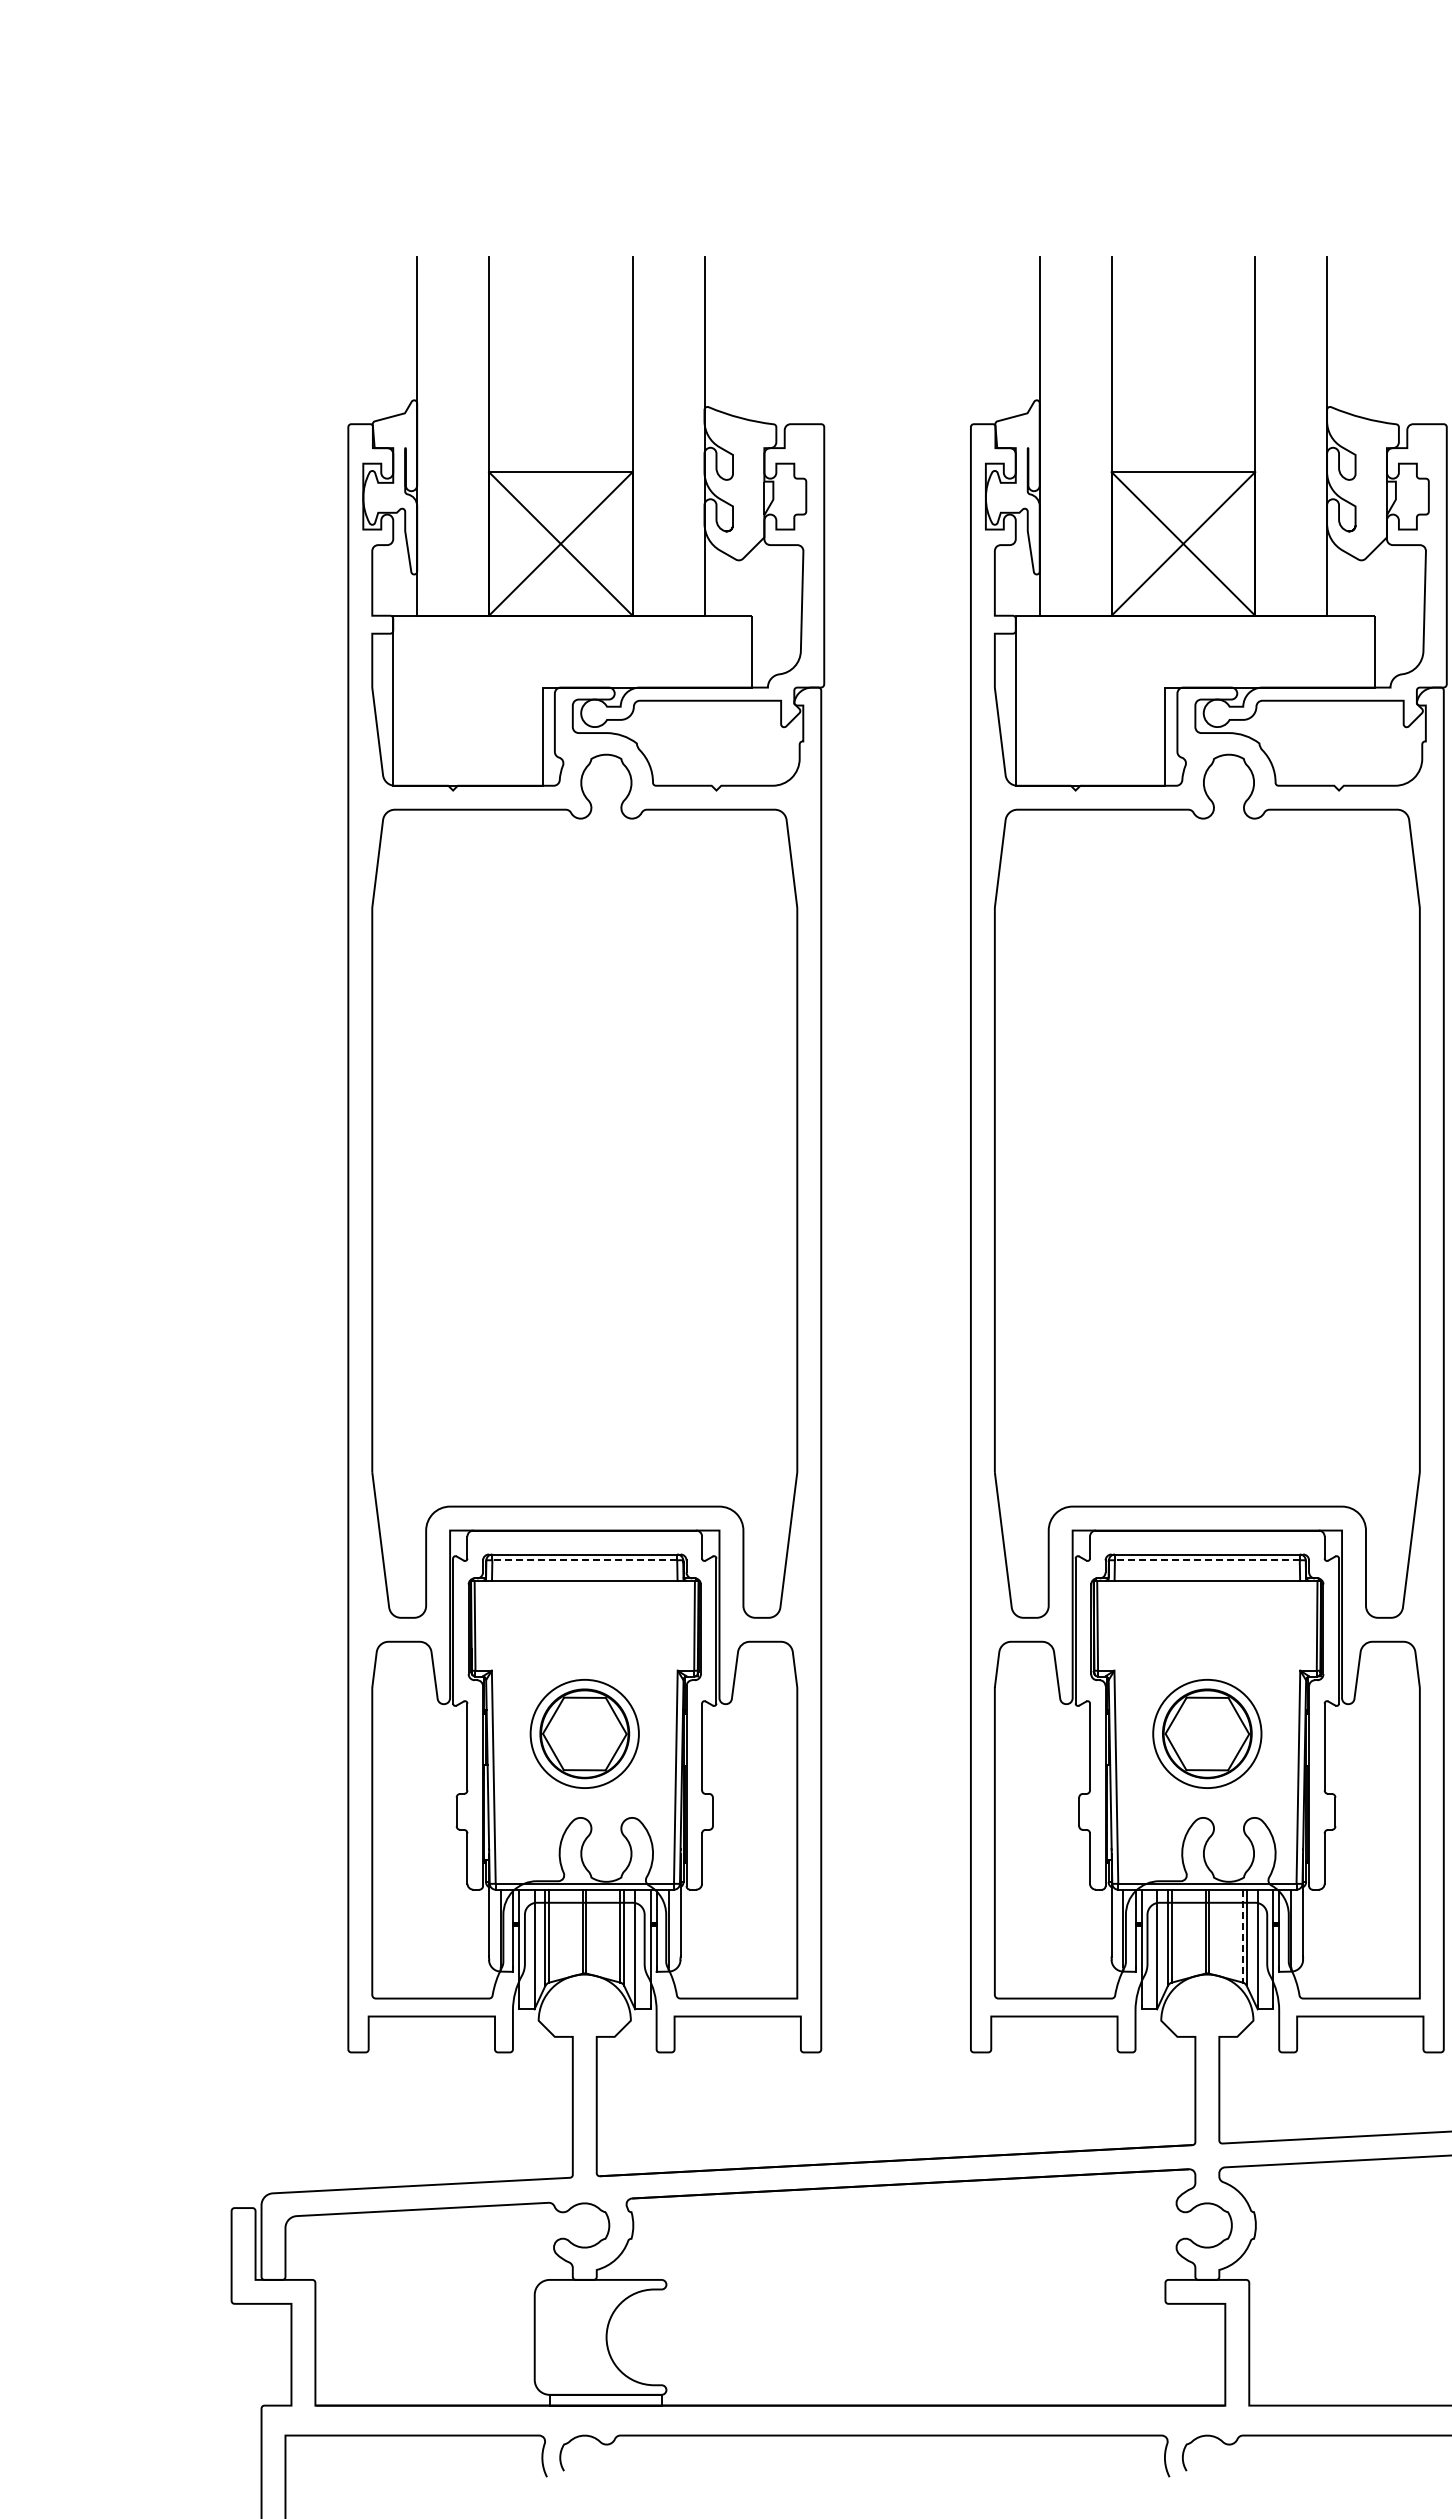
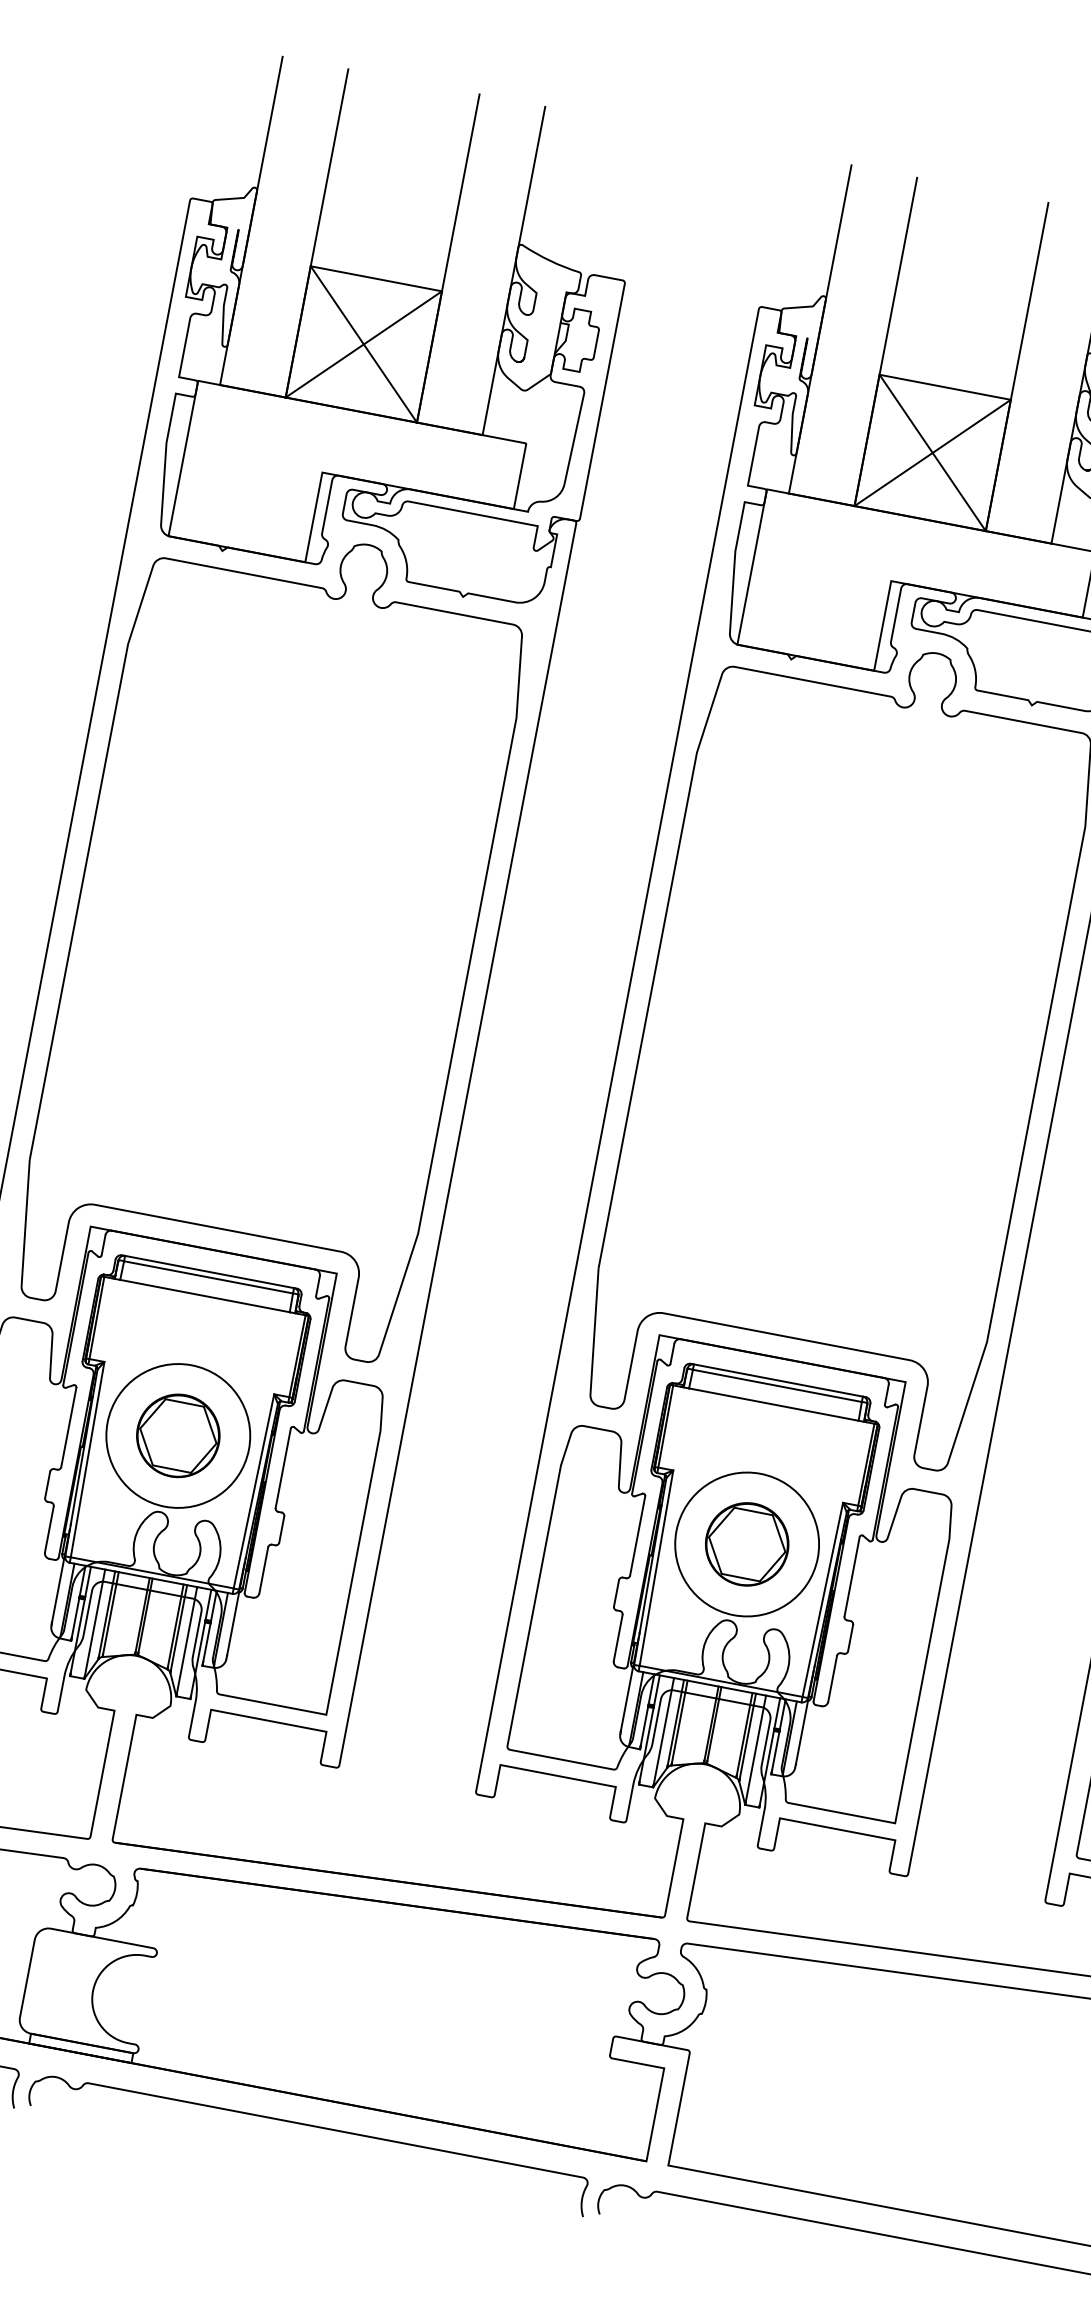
line: (584, 1560) -> (208, 1277), dashed -> solid
line: (1206, 1560) -> (776, 1385), dashed -> solid
circle: (584, 1733) -> (178, 1435), size x1.43
circle: (1207, 1733) -> (747, 1544), size x1.43
line: (1242, 1934) -> (744, 1733), dashed -> solid

